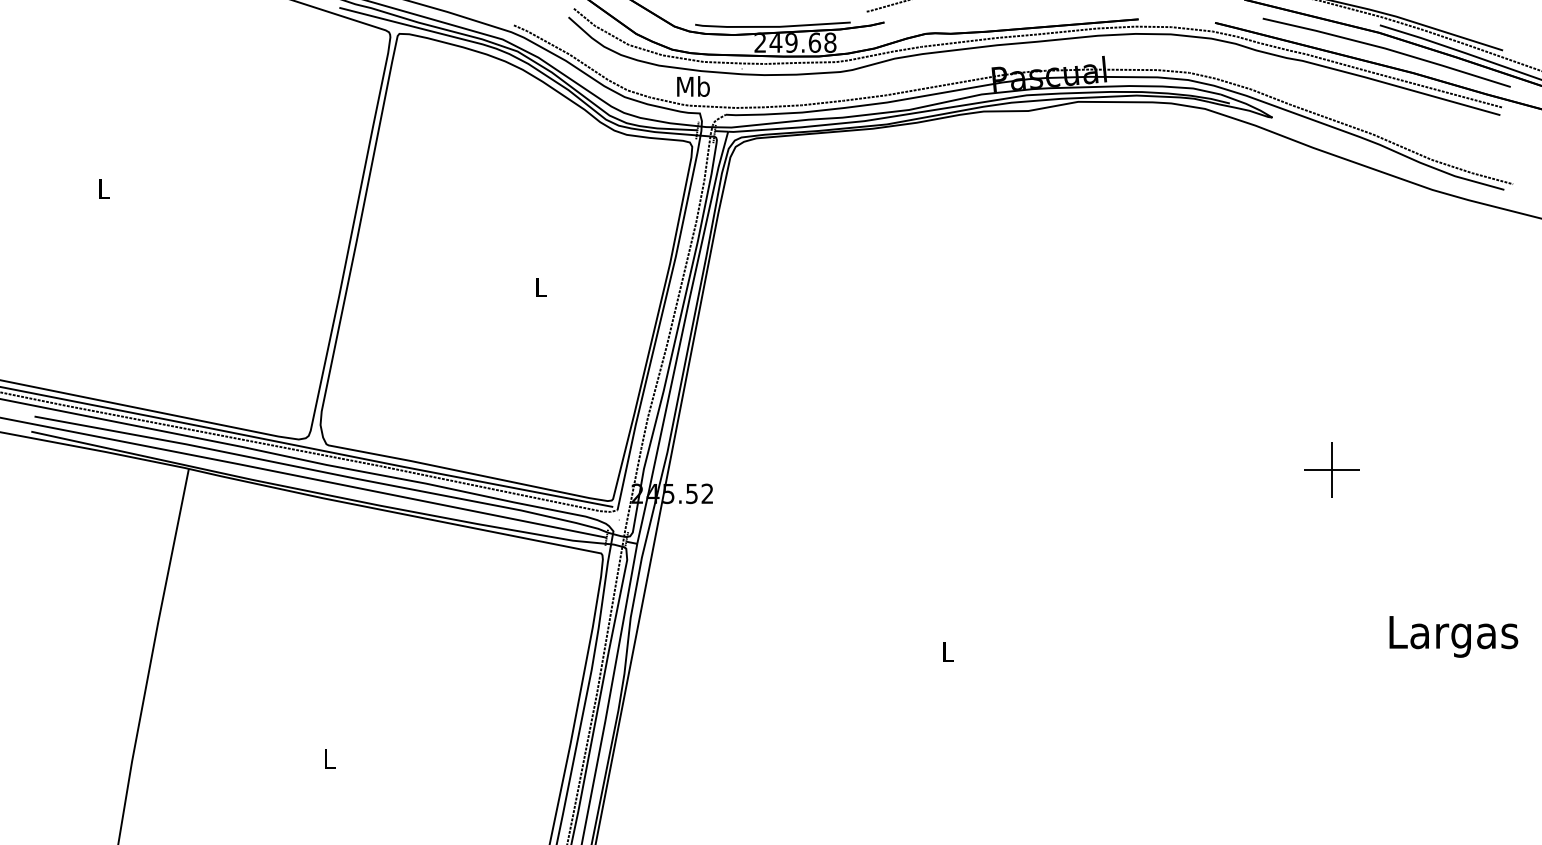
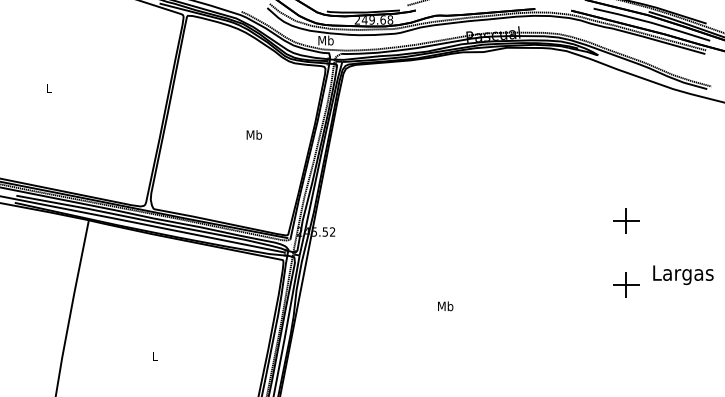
text: (541, 286) -> (254, 134), L -> Mb
part: (1332, 605) -> (626, 284), added
text: (1453, 637) -> (683, 275), moved
text: (947, 652) -> (445, 306), L -> Mb

